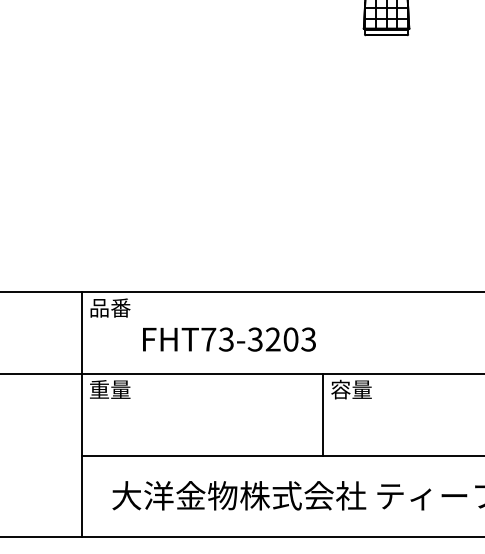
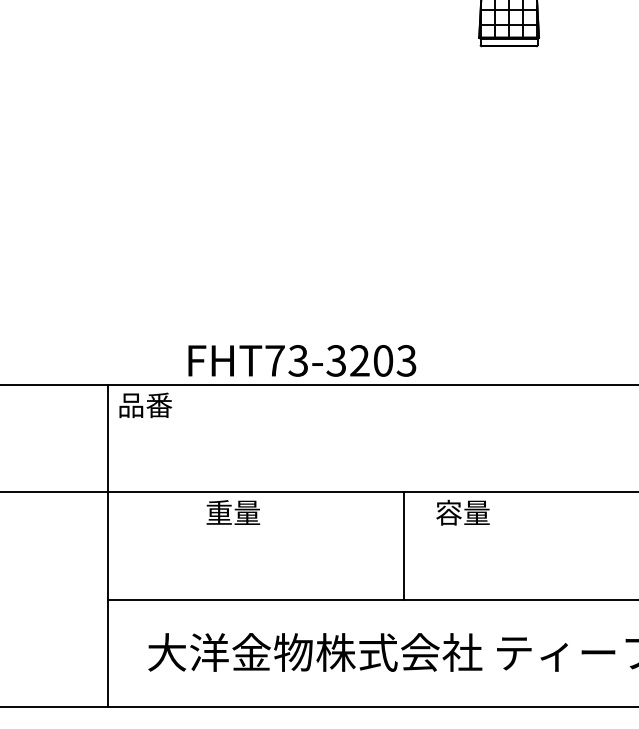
text: (229, 339) -> (302, 360), moved
text: (110, 389) -> (233, 512), moved
line: (323, 414) -> (403, 545), moved

